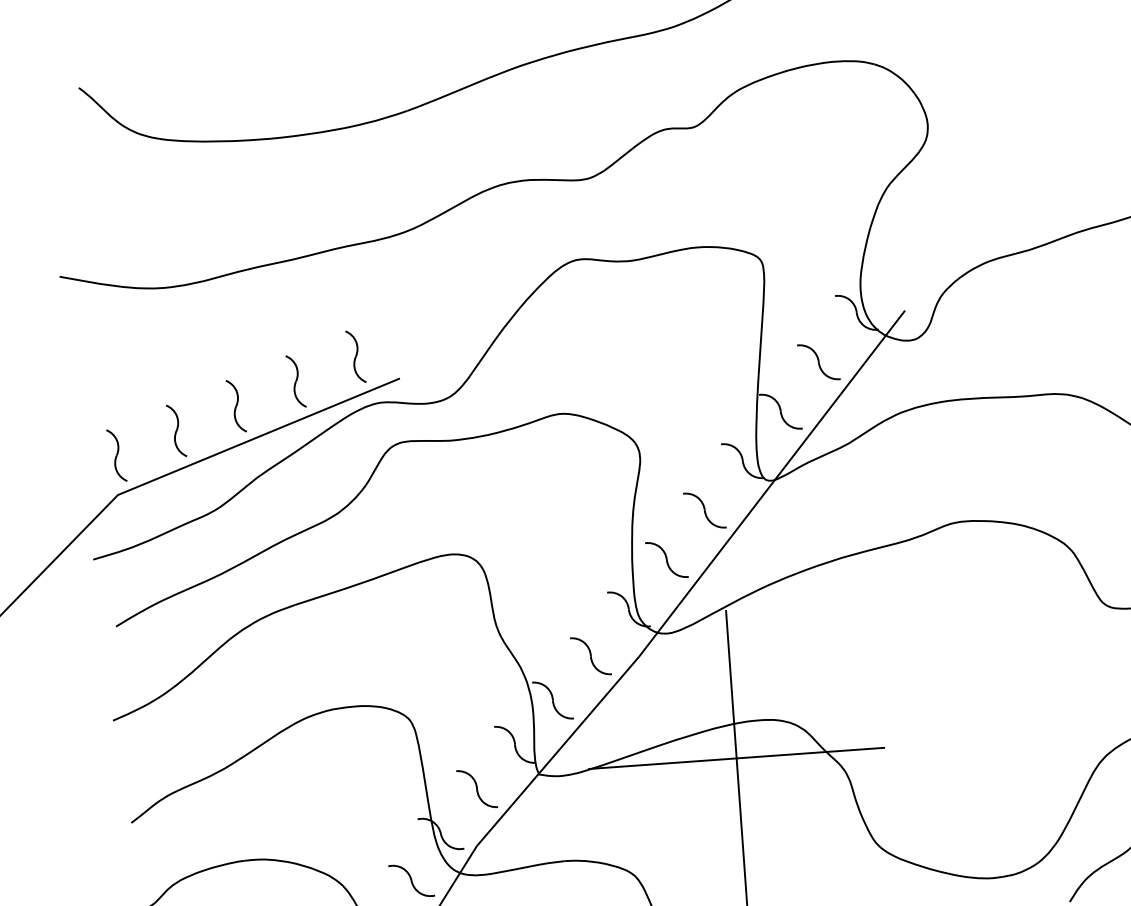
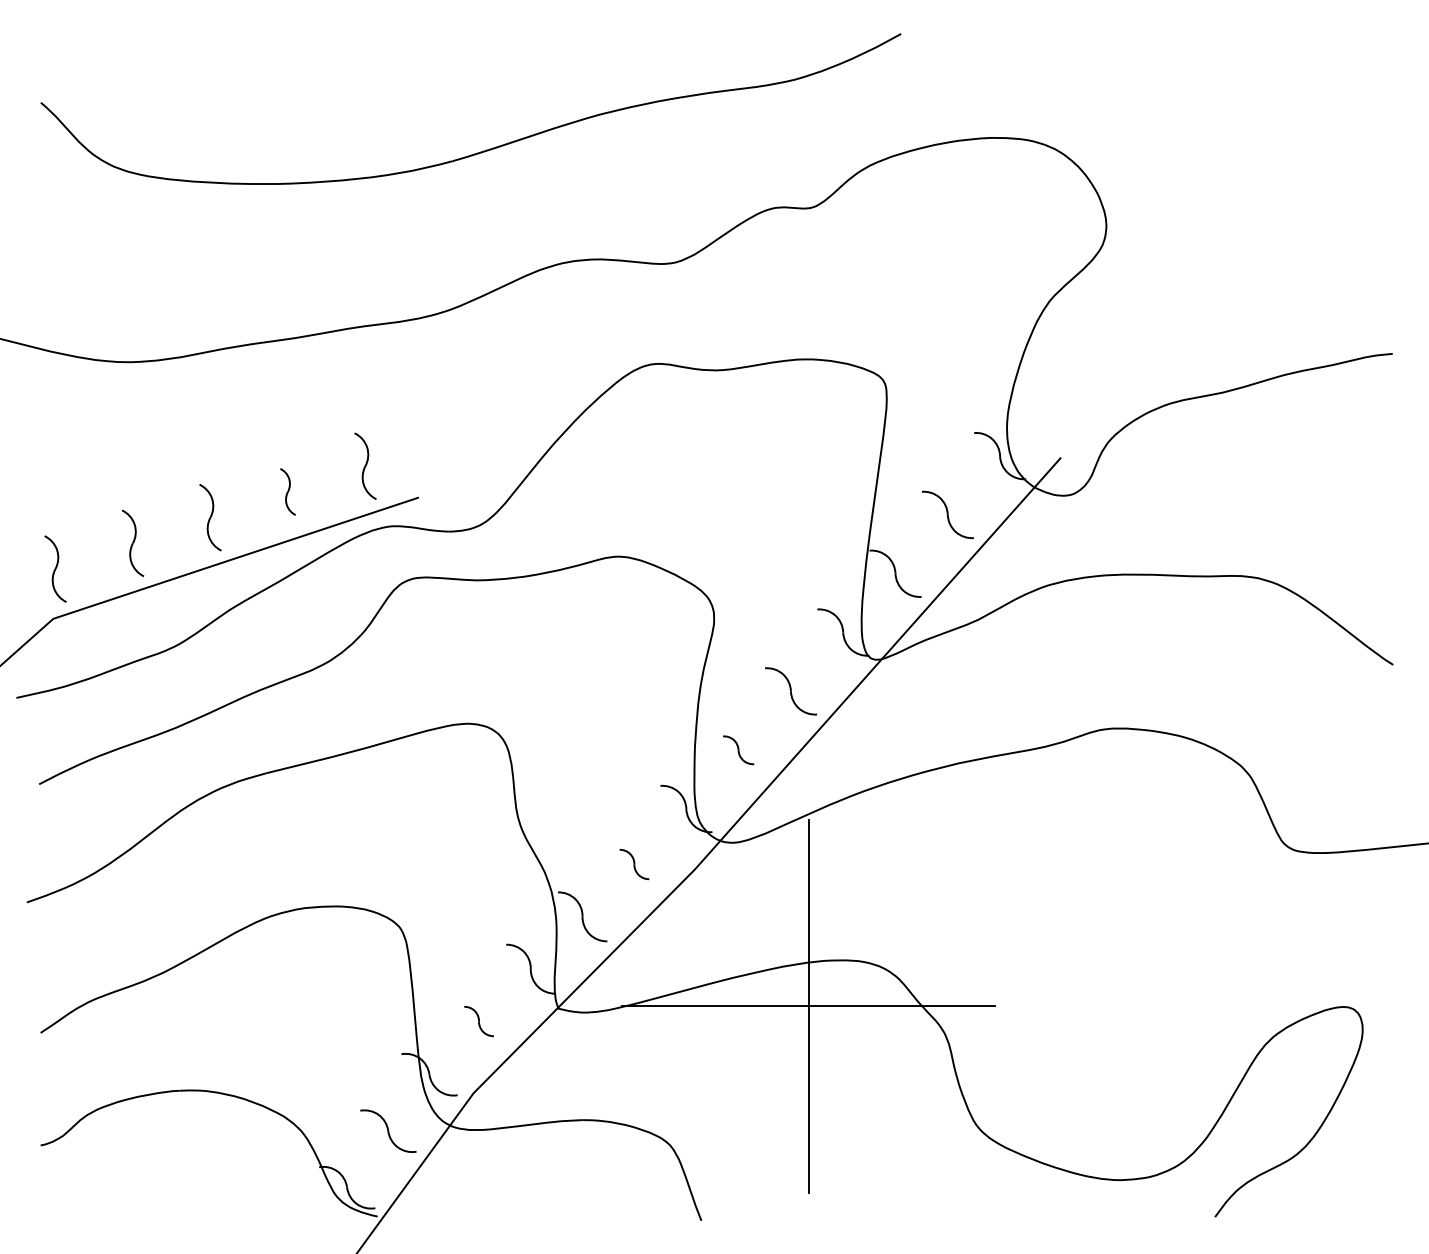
part: (295, 381) -> (287, 491), size x0.7
part: (666, 560) -> (738, 750), size x0.6
part: (591, 656) -> (634, 864), size x0.6
part: (476, 789) -> (478, 1021), size x0.6

